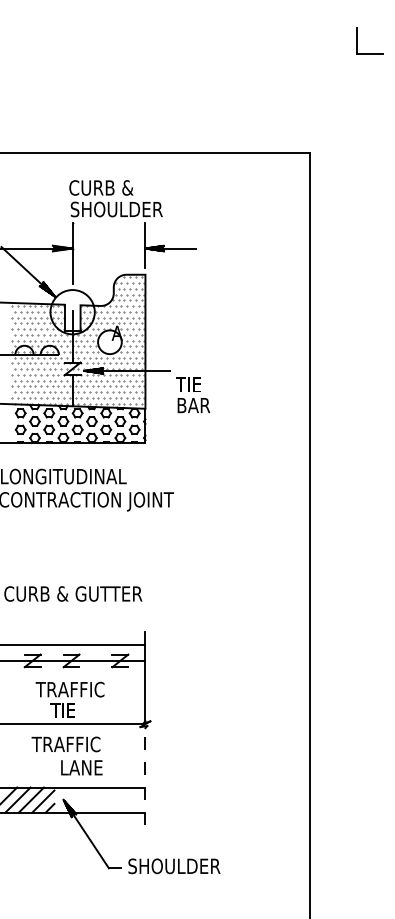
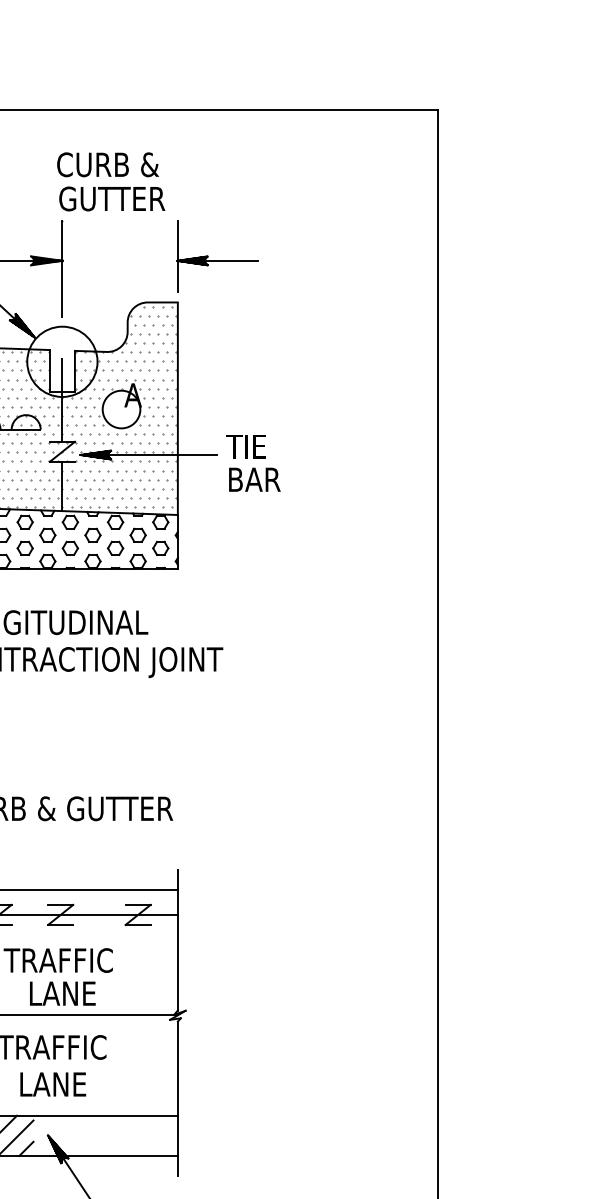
text: (116, 209) -> (131, 198), SHOULDER -> GUTTER
text: (193, 395) -> (254, 463), moved
text: (71, 710) -> (60, 993), TIE -> LANE
text: (81, 767) -> (52, 1084), moved
line: (145, 776) -> (177, 1098), dashed -> solid

